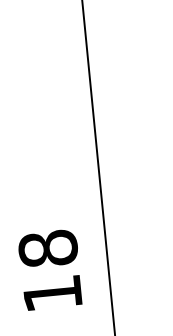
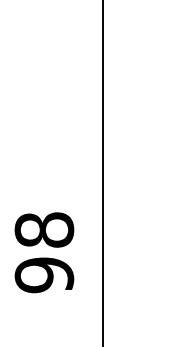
text: (52, 294) -> (44, 275), 18 -> 98

